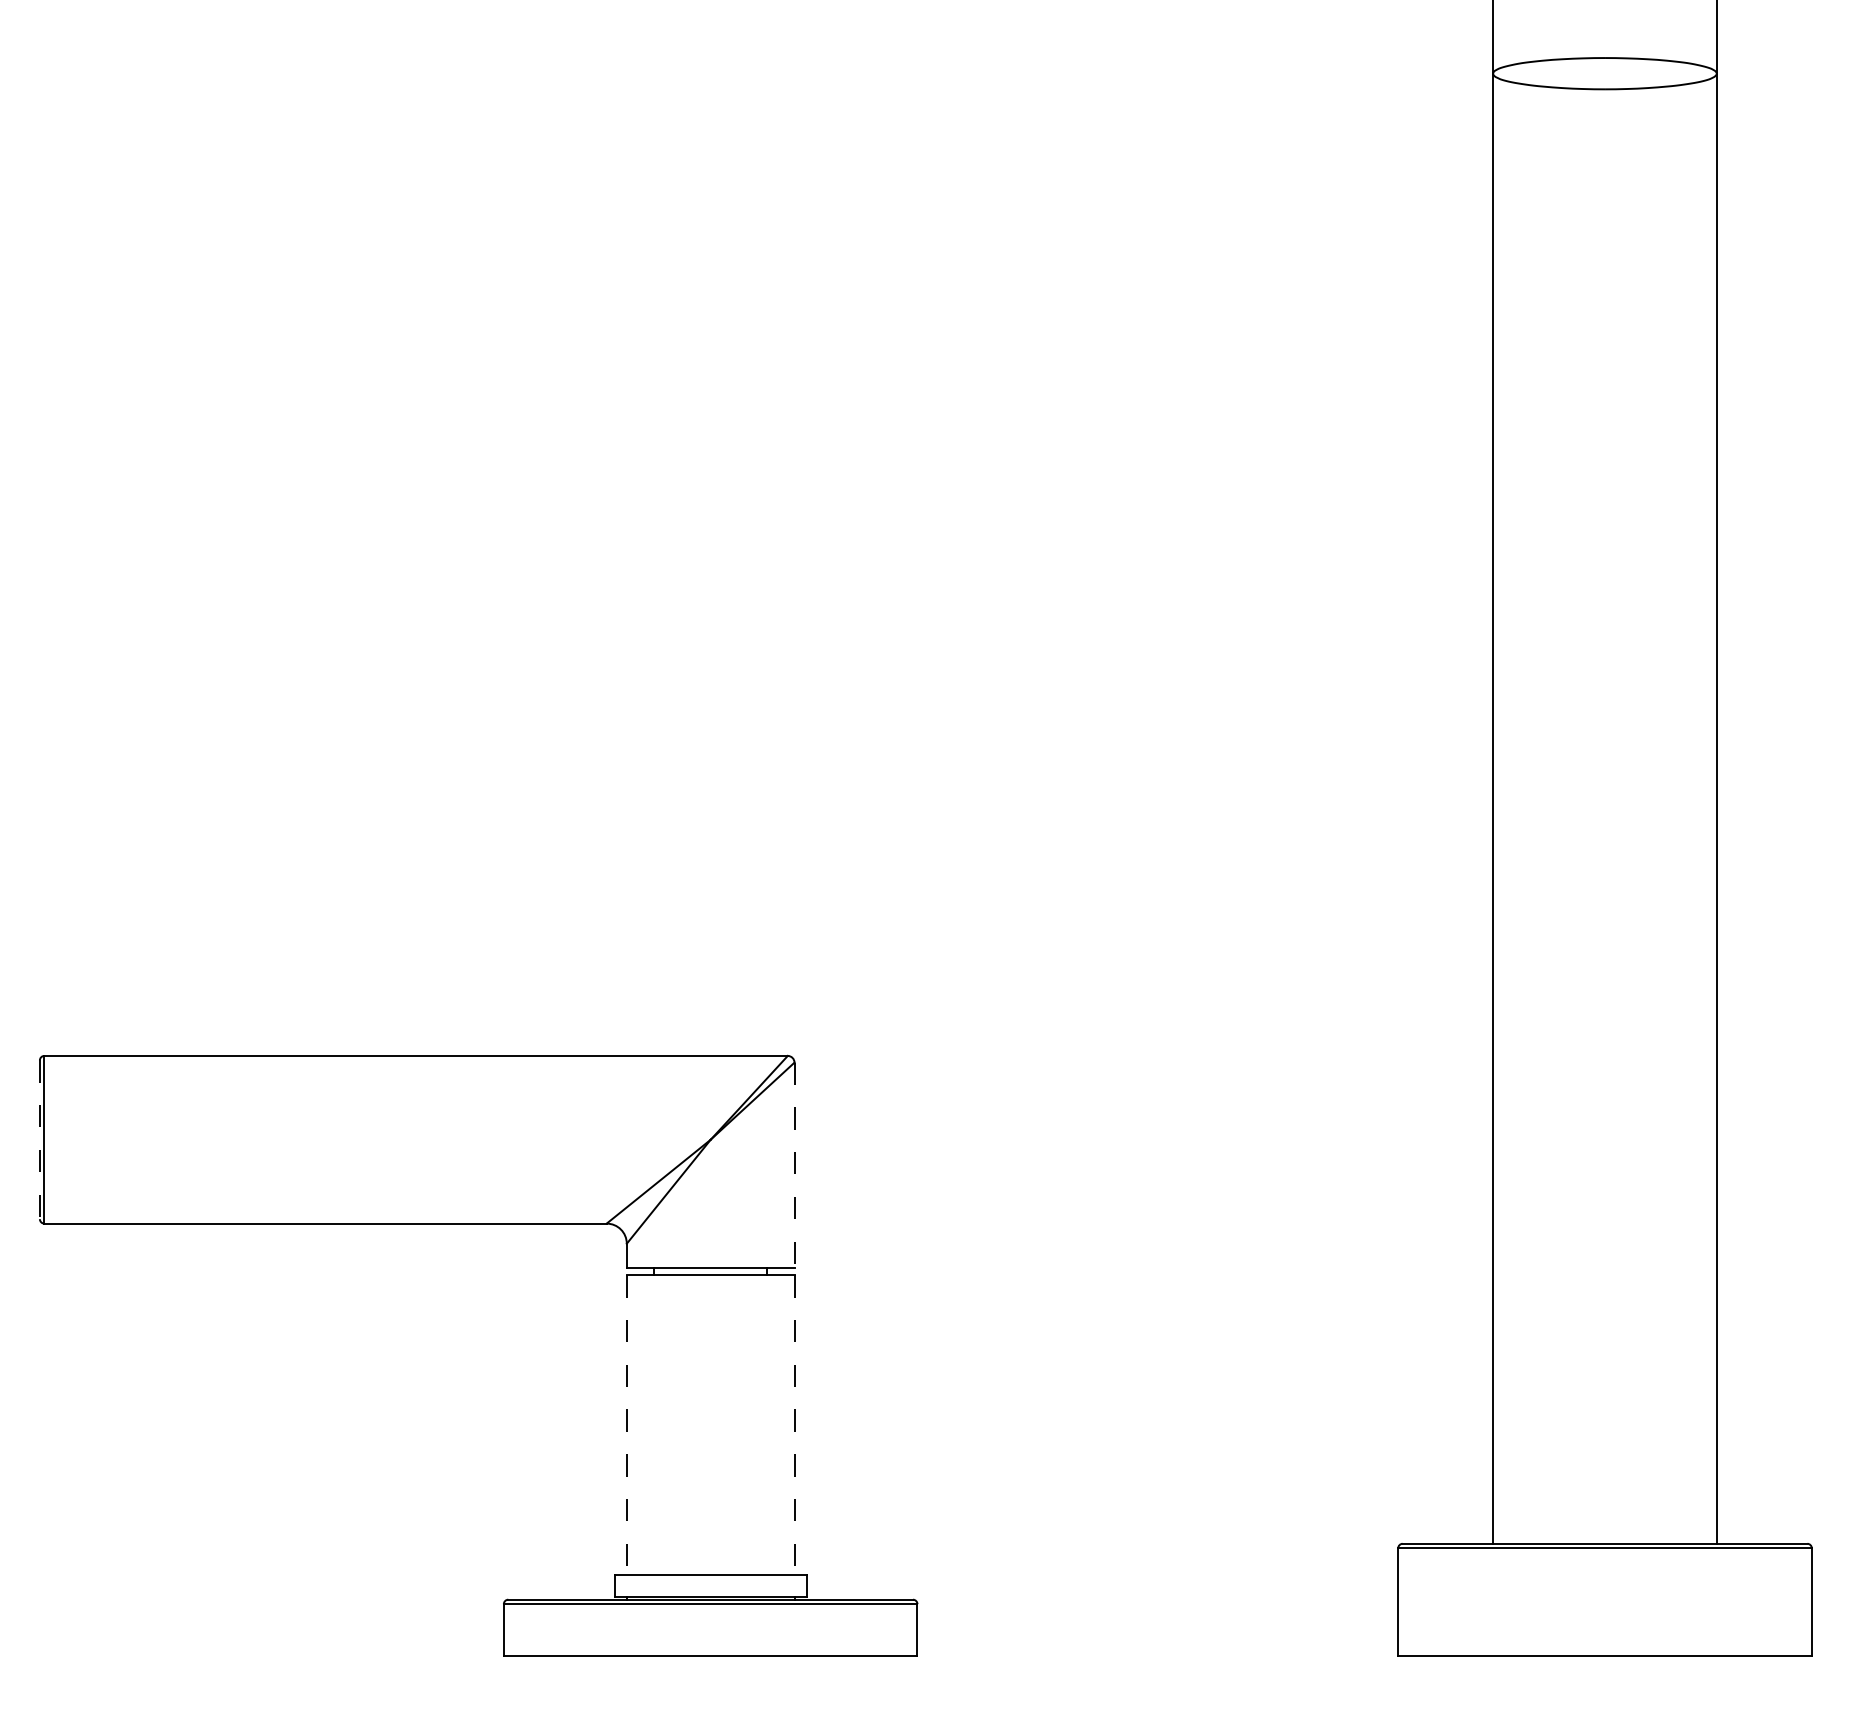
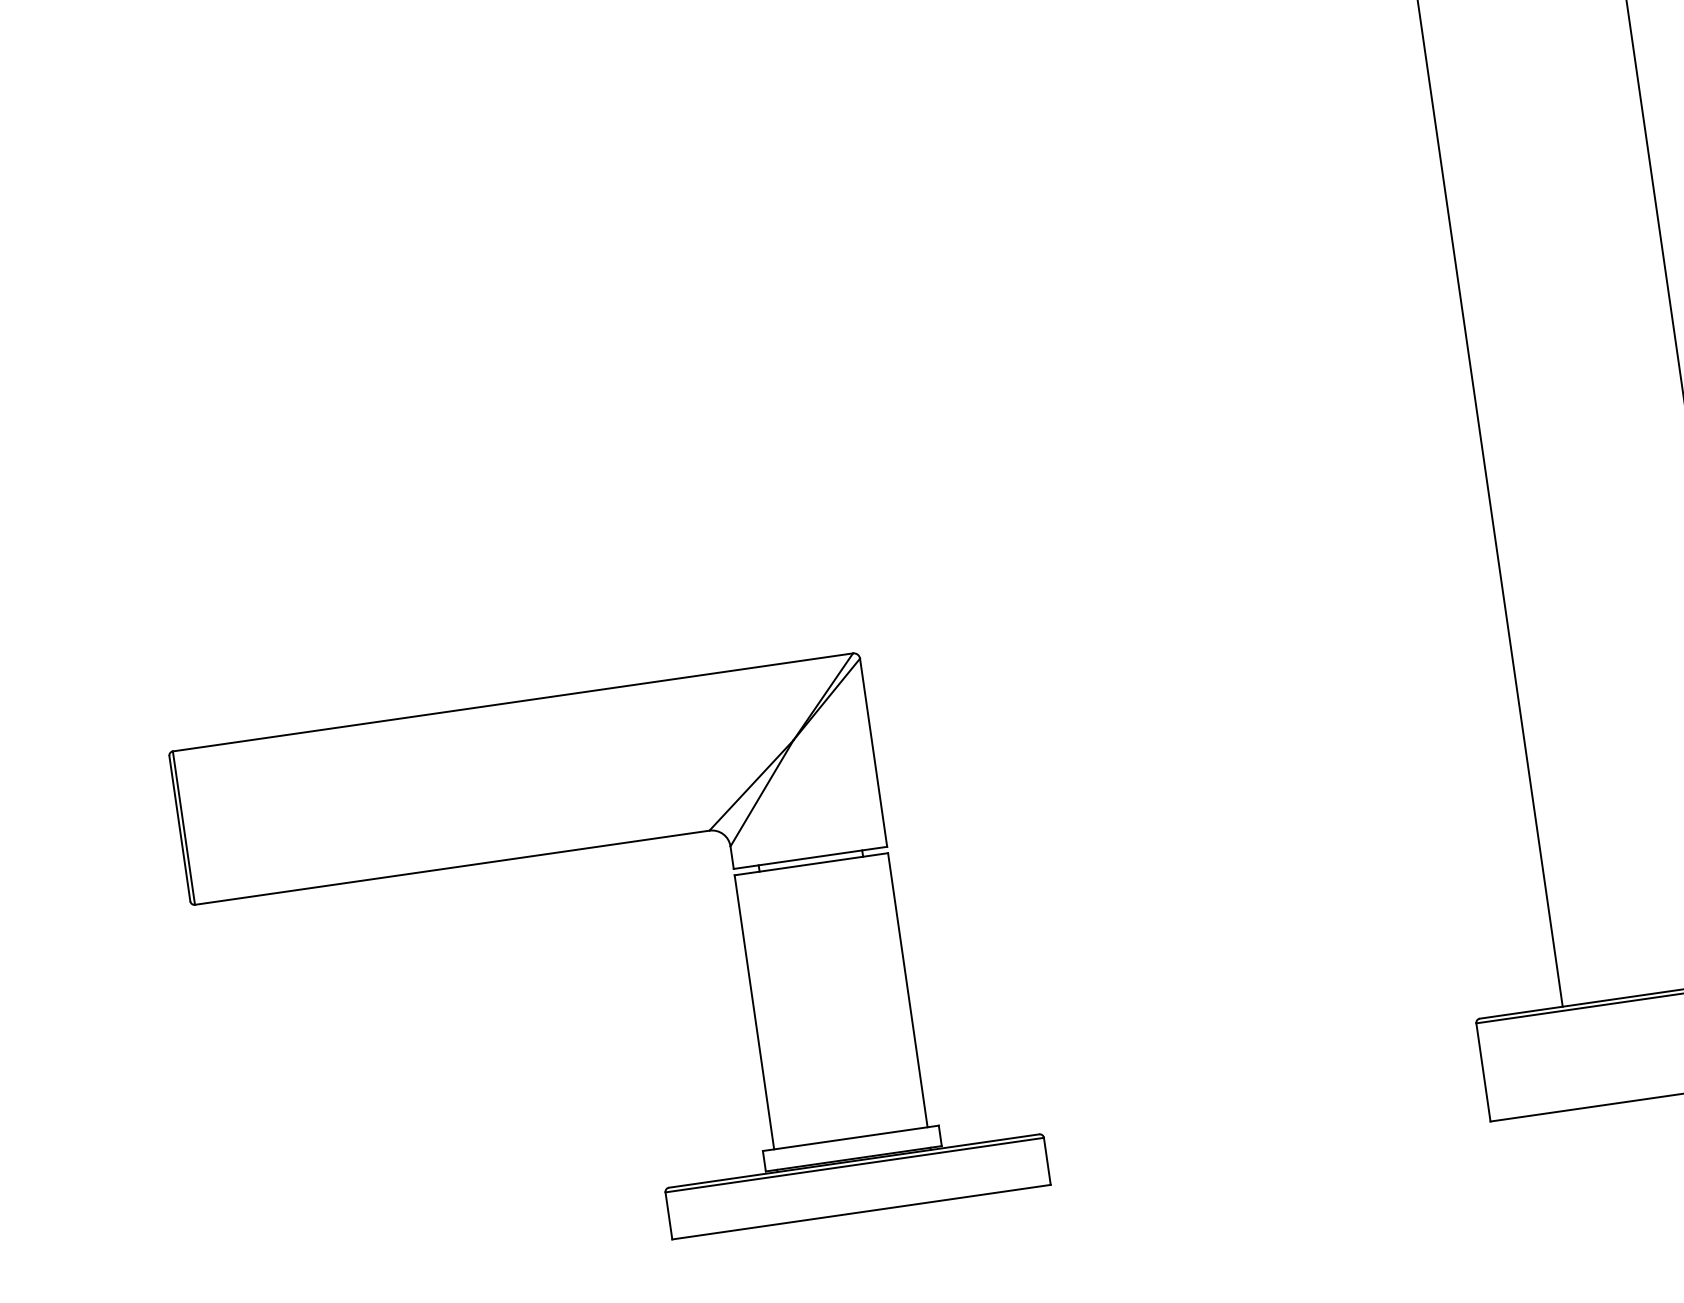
line: (39, 1140) -> (179, 829), dashed -> solid
line: (794, 1165) -> (873, 752), dashed -> solid
line: (626, 1425) -> (754, 1012), dashed -> solid
line: (794, 1425) -> (907, 990), dashed -> solid

